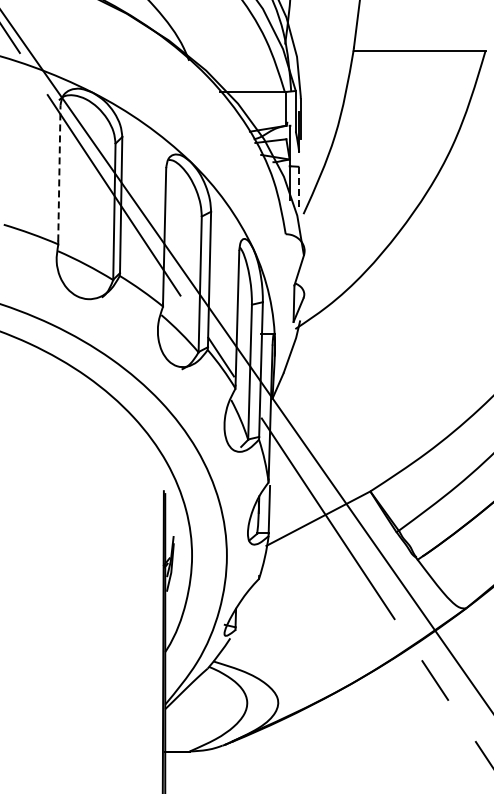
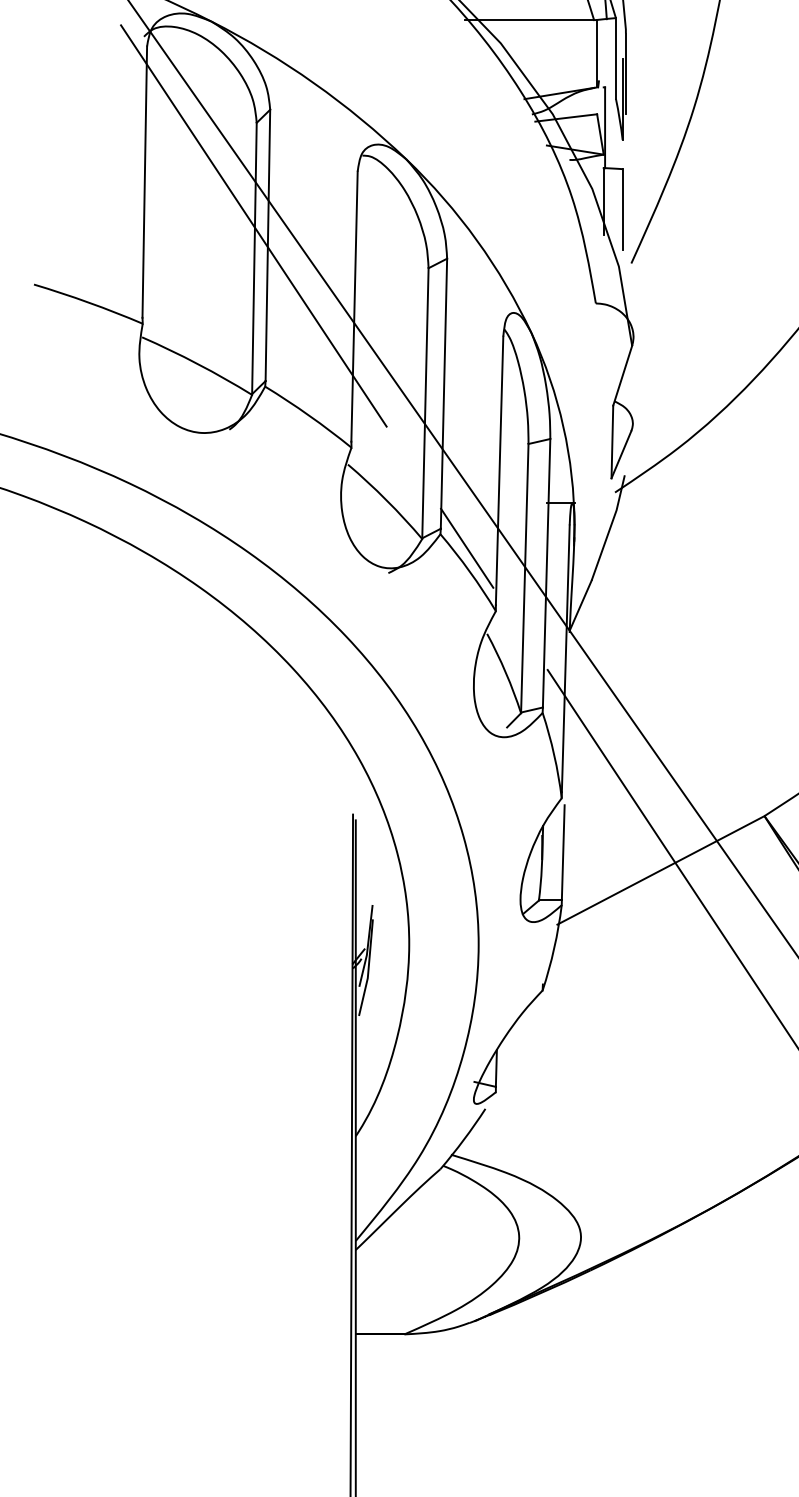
line: (59, 172) -> (145, 180), dashed -> solid
line: (299, 187) -> (623, 210), dashed -> solid

